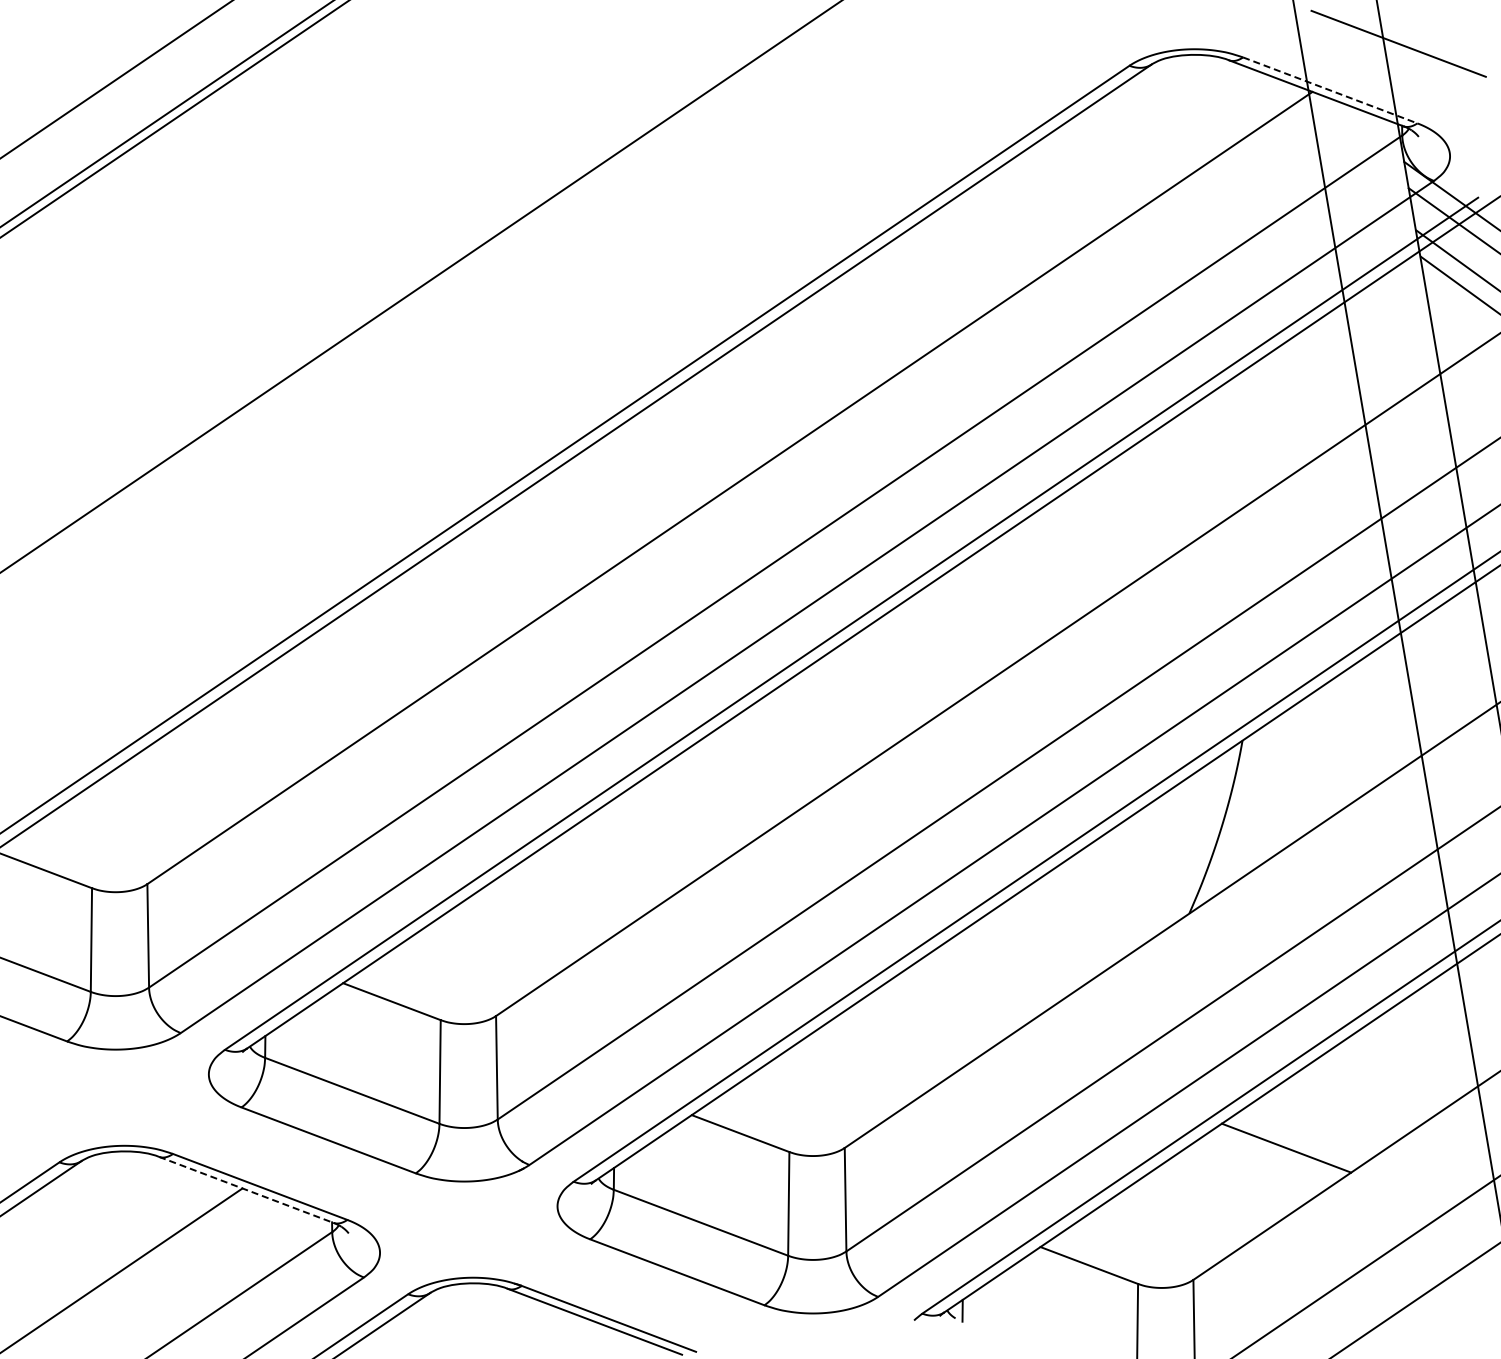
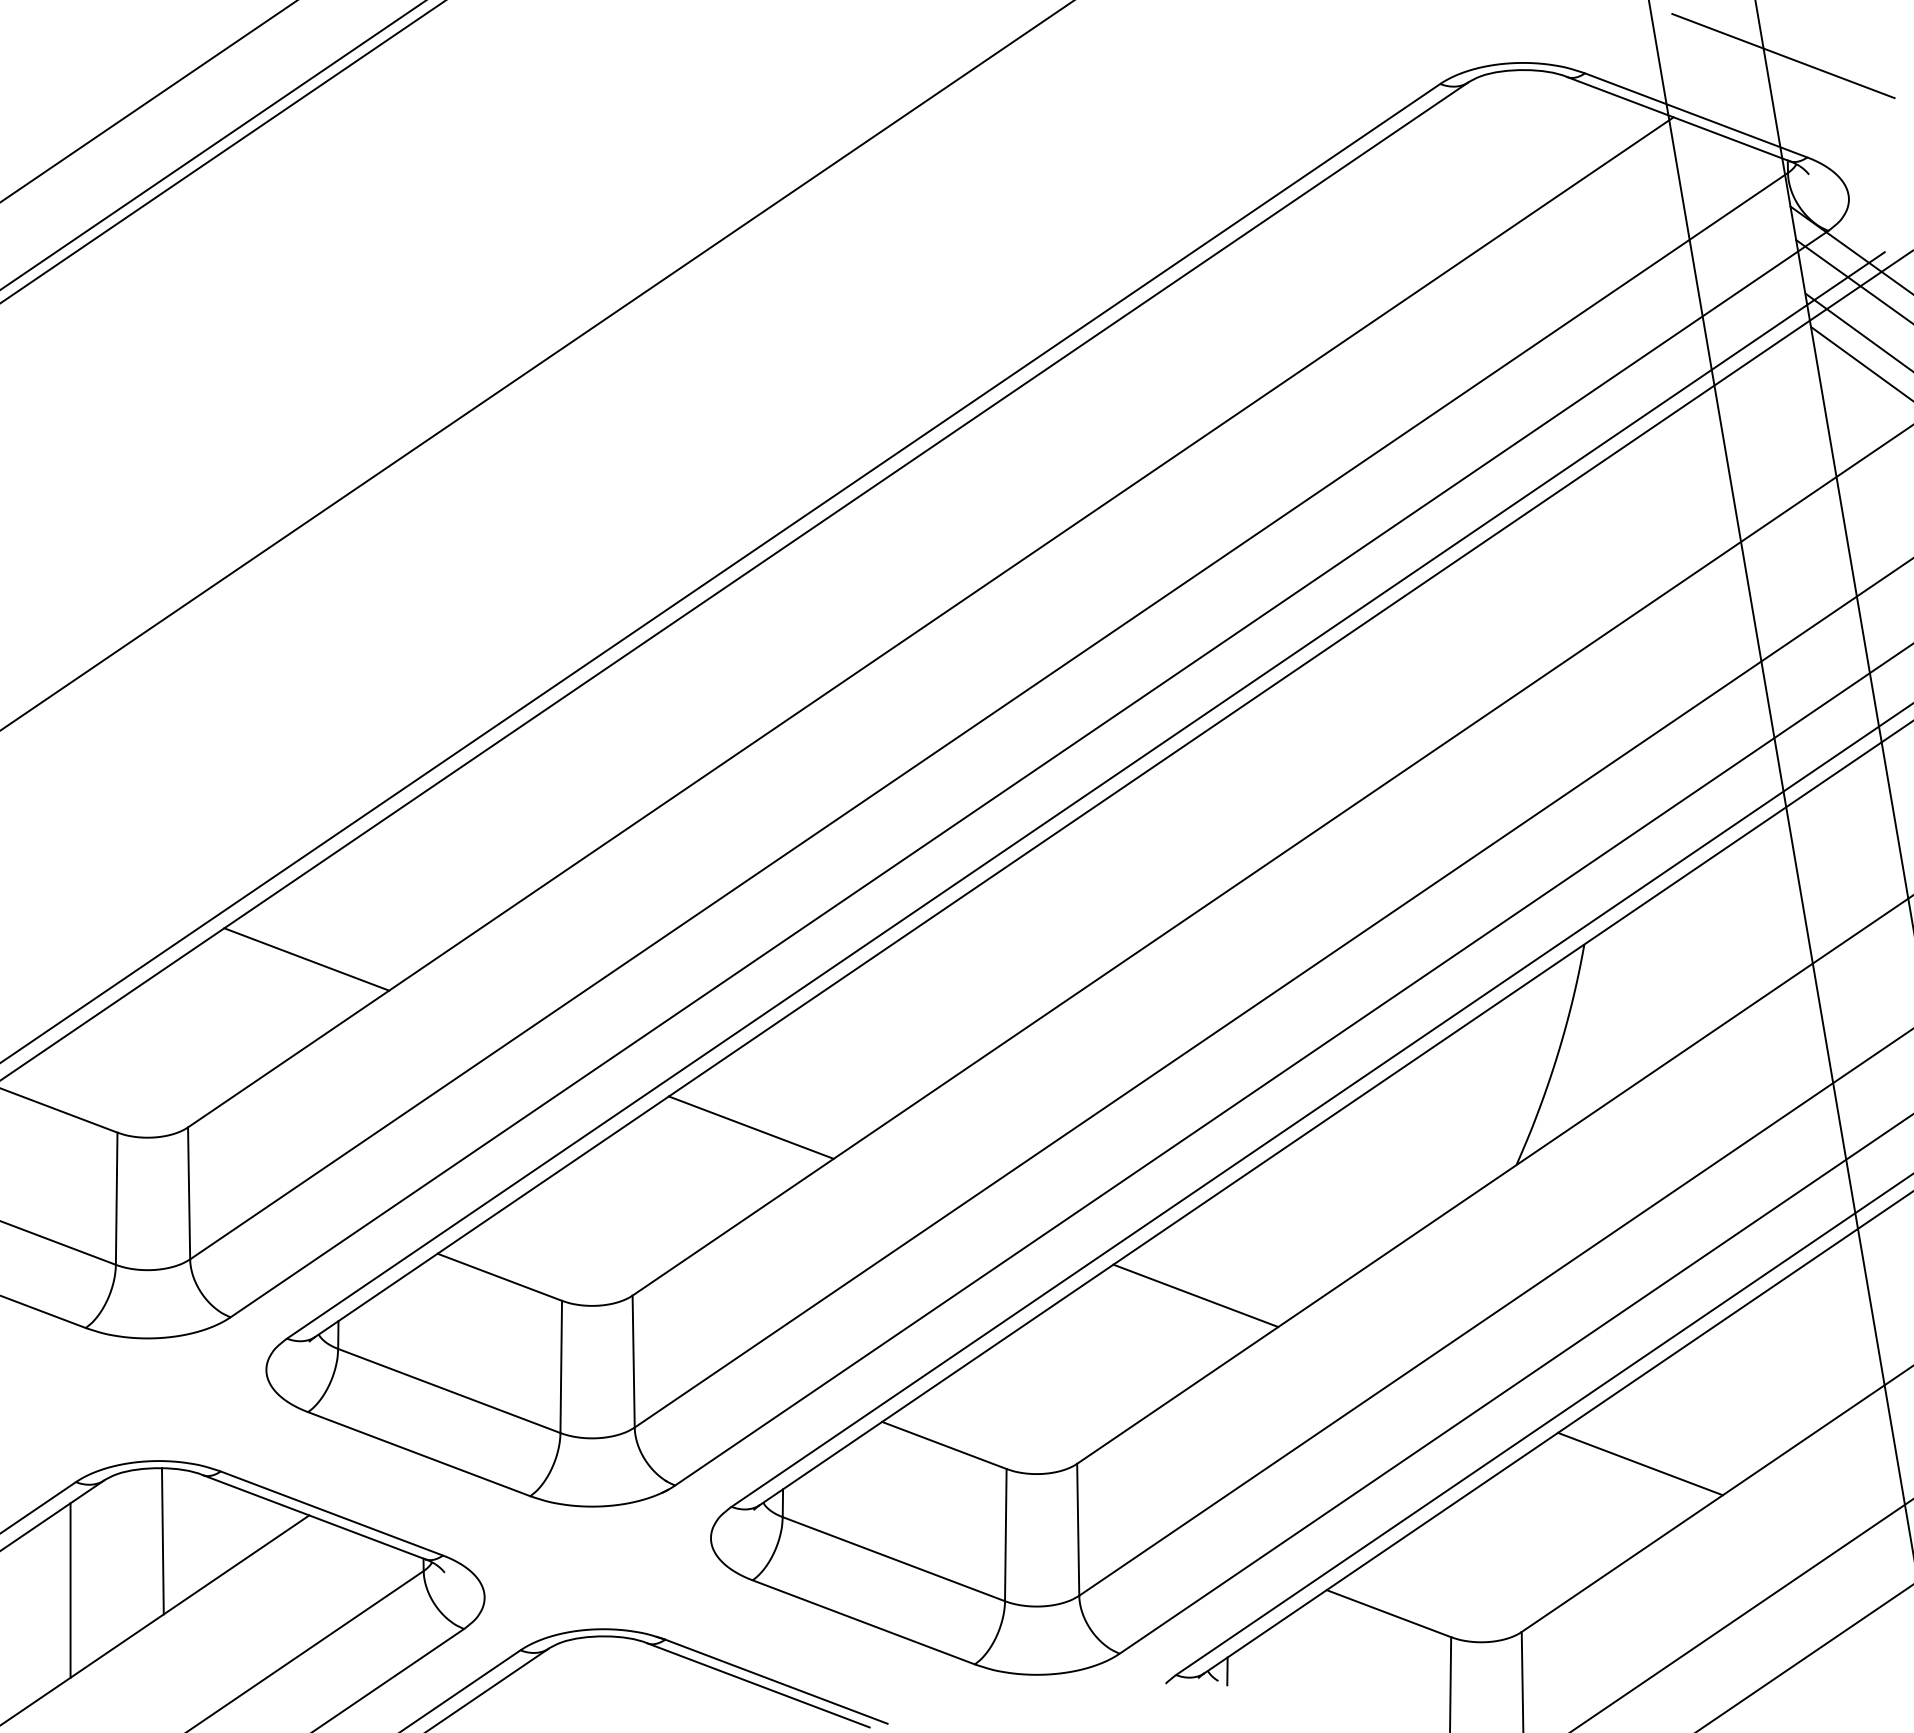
line: (1330, 90) -> (1696, 115), dashed -> solid
line: (240, 751) -> (306, 958), added
line: (588, 883) -> (750, 1126), added
line: (937, 1015) -> (1195, 1294), added
line: (246, 1190) -> (314, 1518), dashed -> solid
line: (127, 1208) -> (162, 1540), added
line: (55, 1246) -> (70, 1589), added

